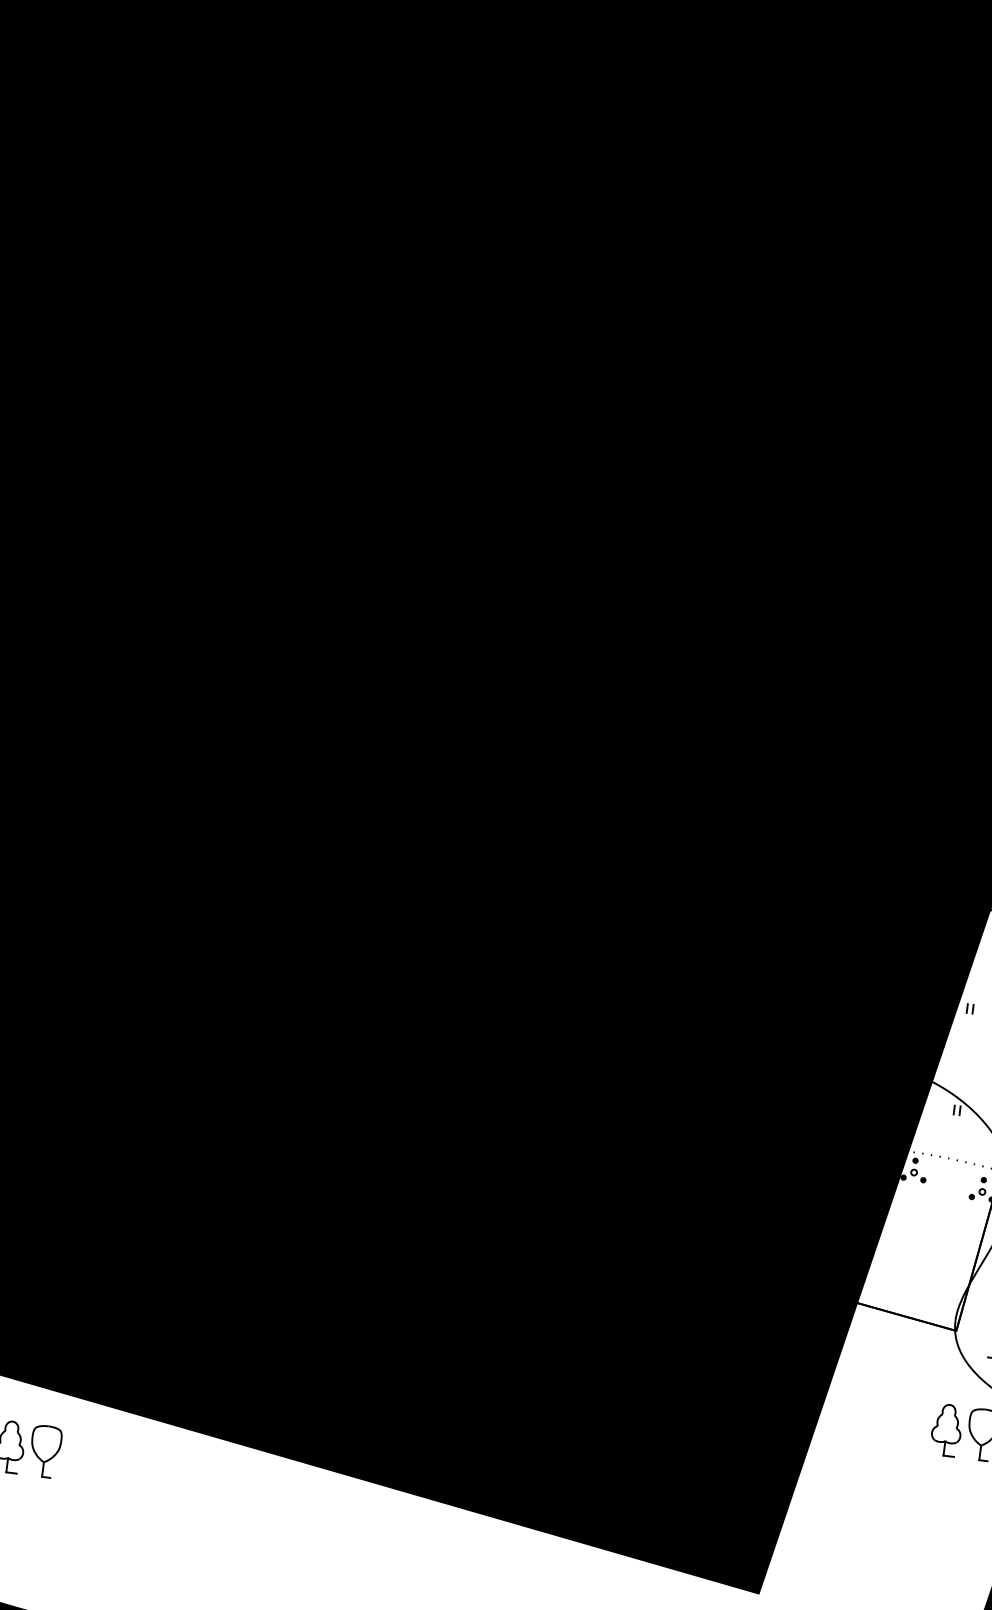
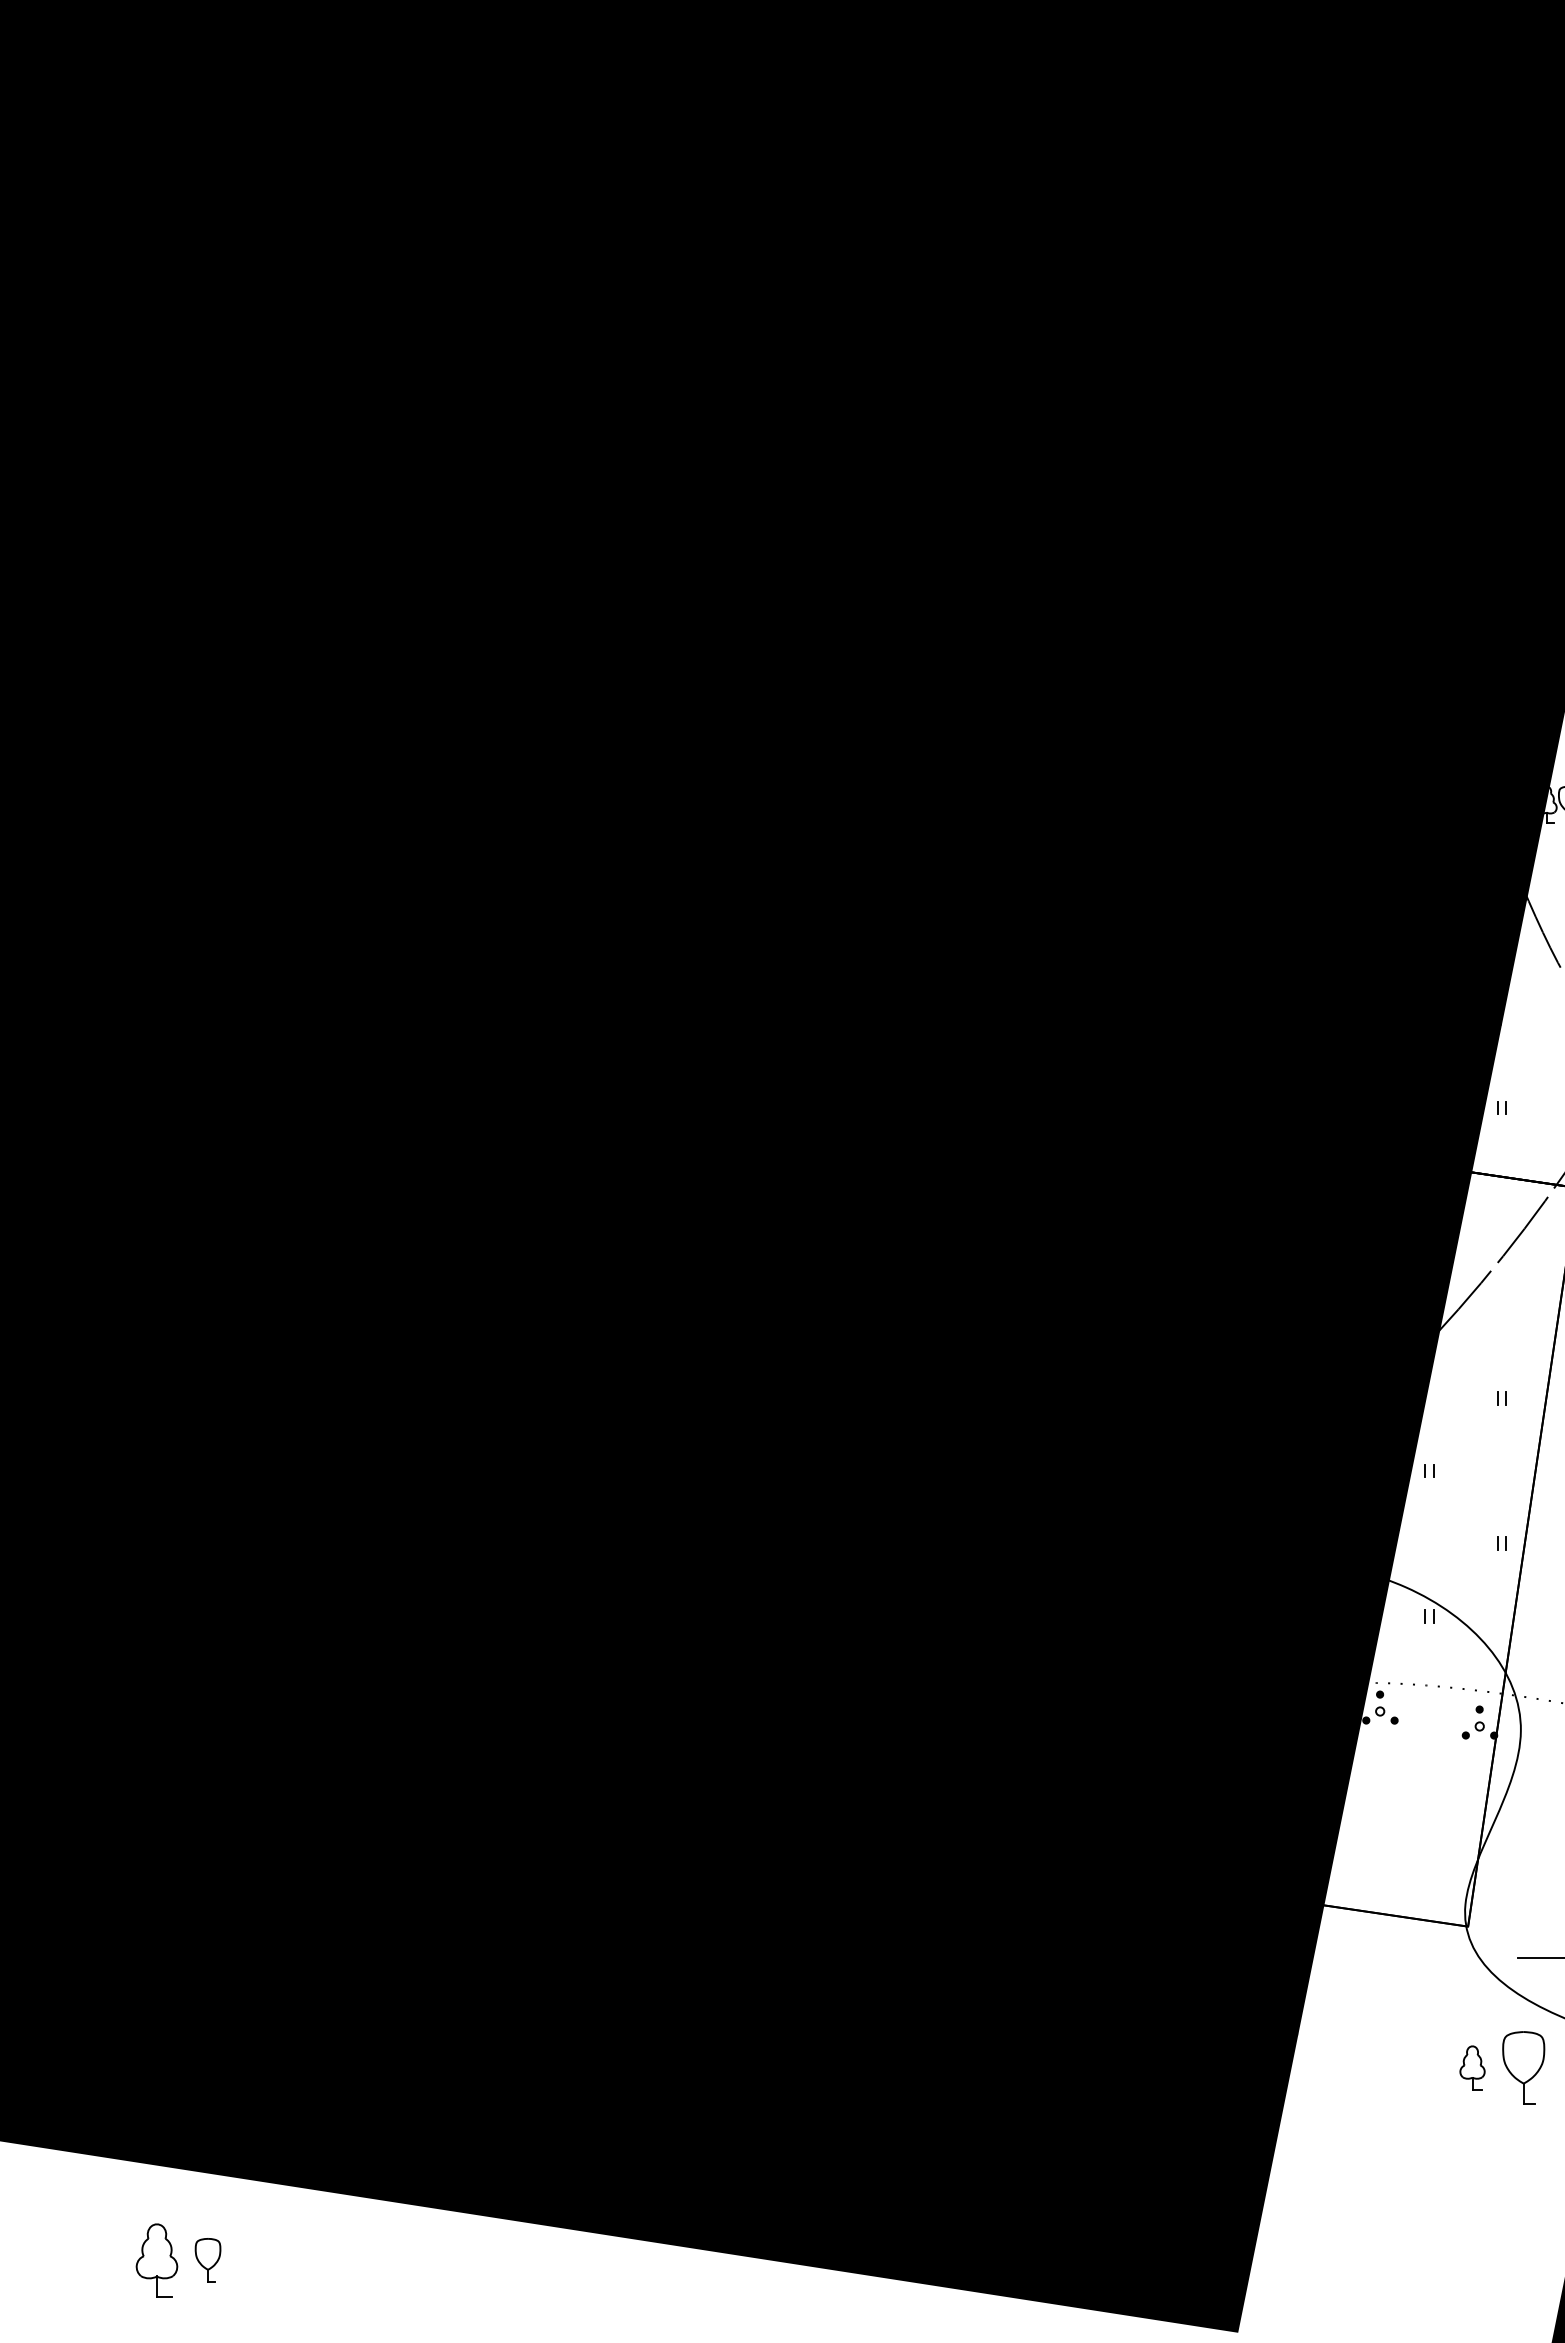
part: (946, 1429) -> (1472, 2067), size x0.6
part: (44, 1451) -> (207, 2260), size x0.6

